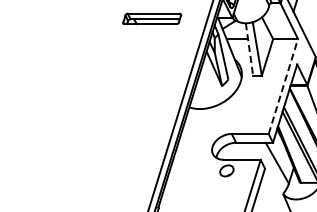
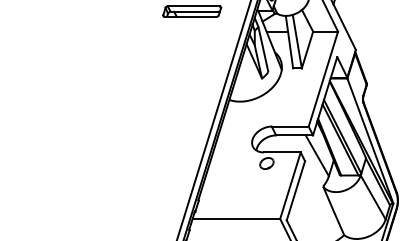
line: (249, 49) -> (289, 42), dashed -> solid
line: (283, 86) -> (323, 79), dashed -> solid

